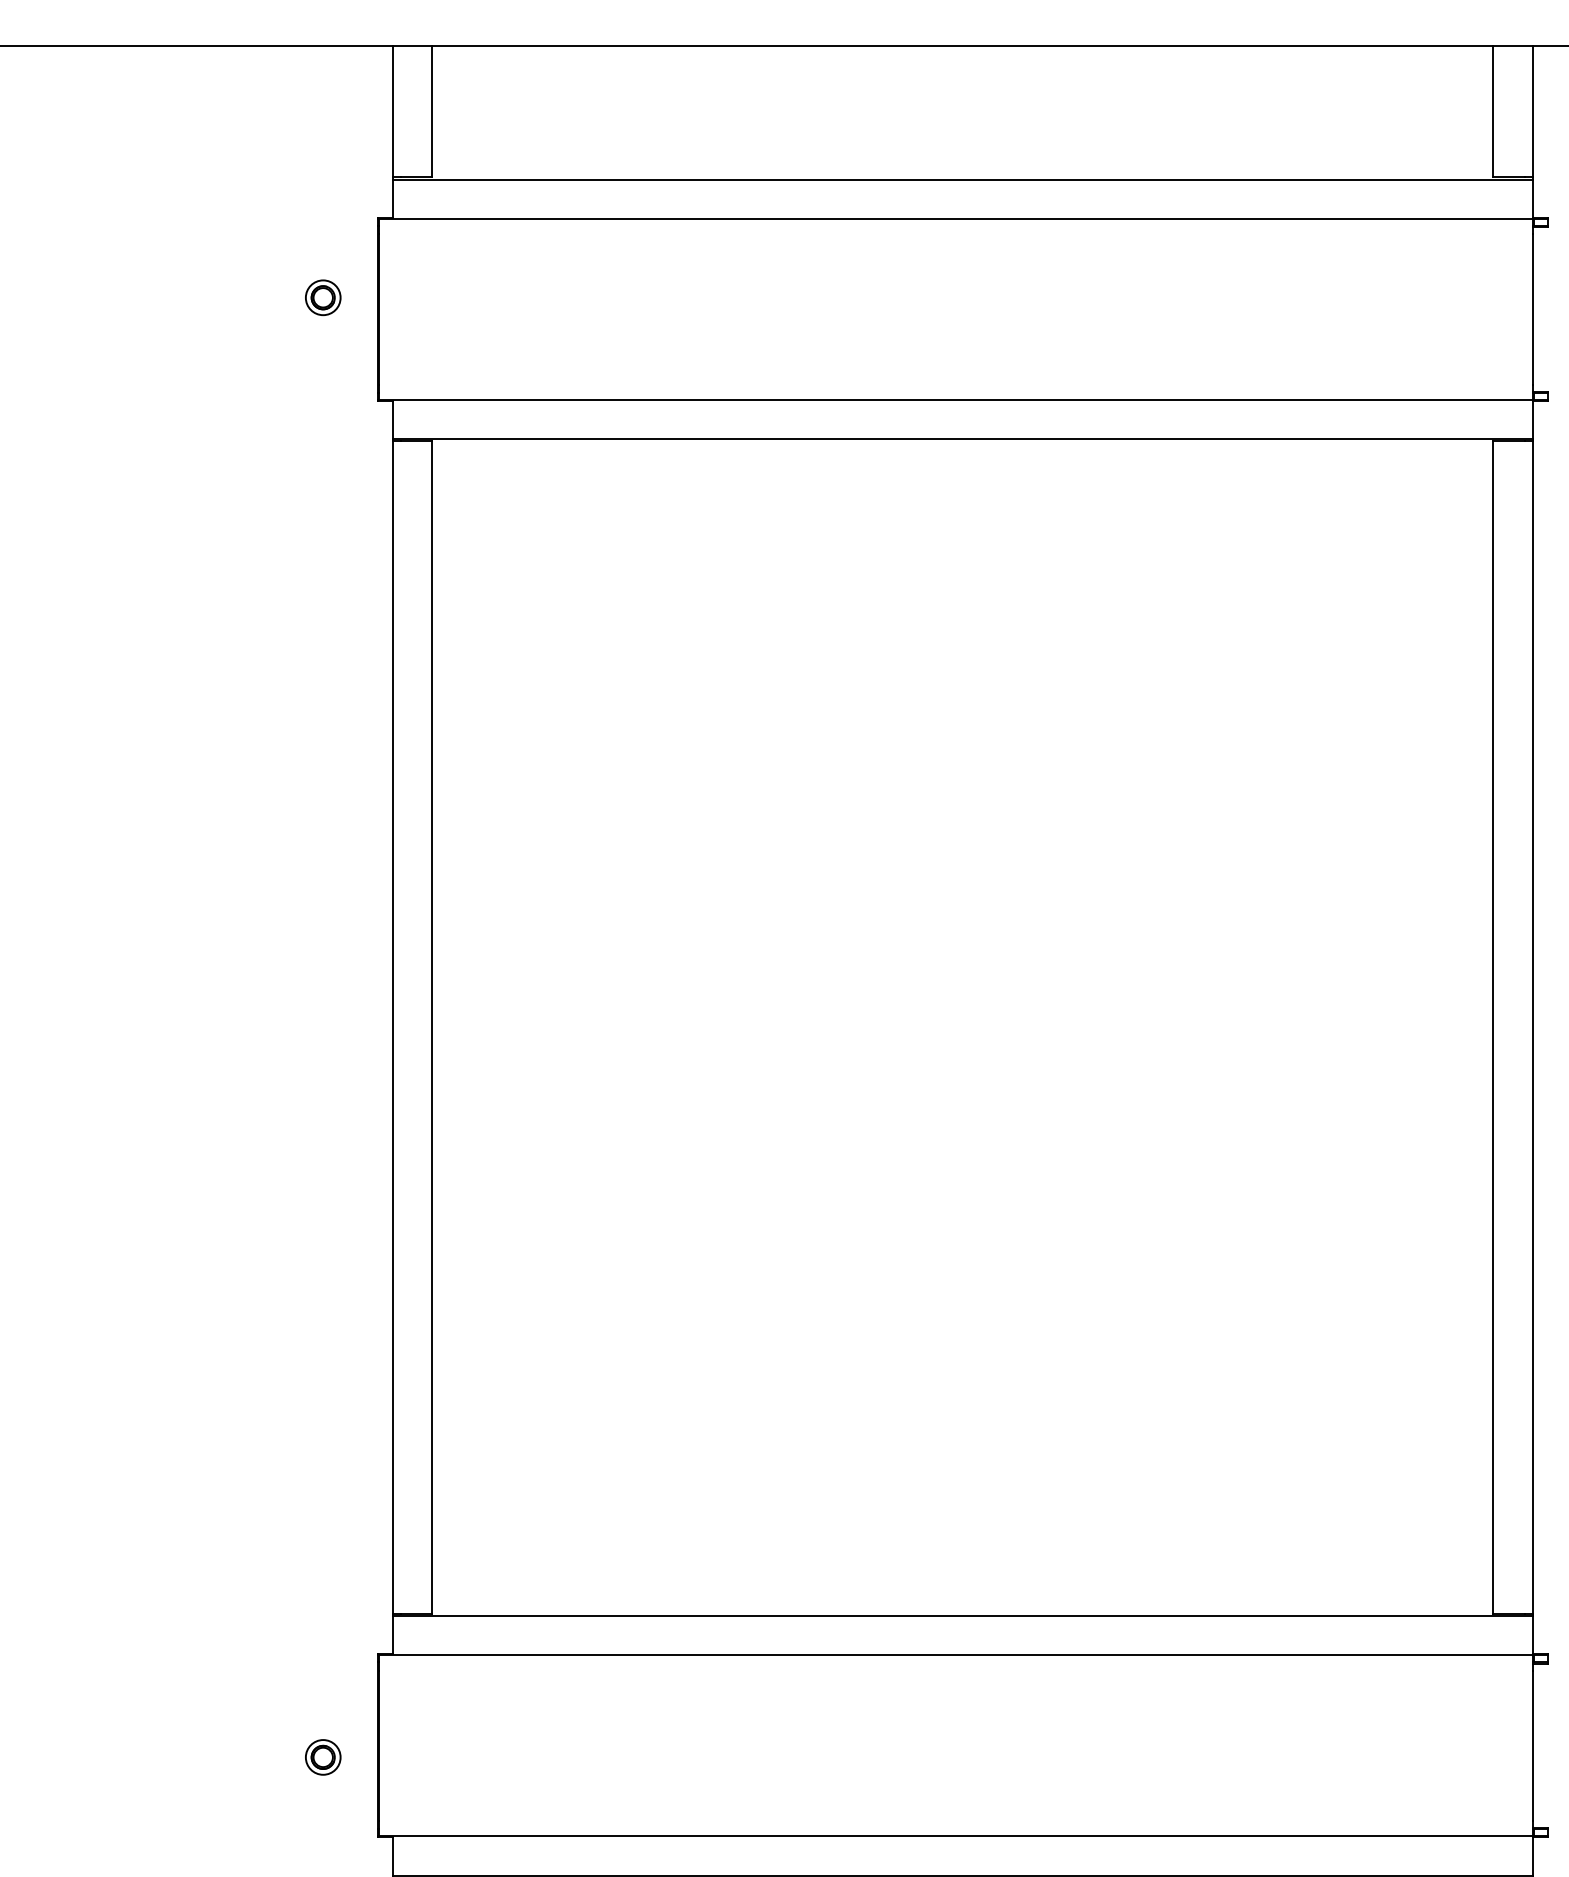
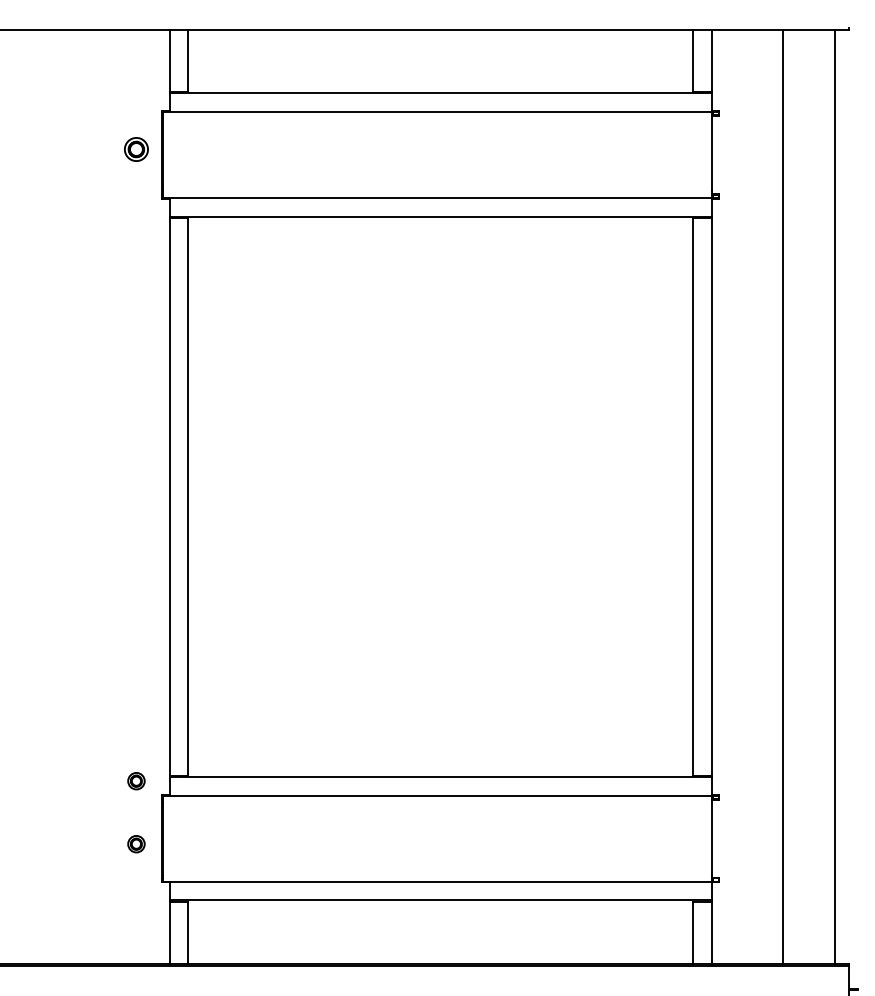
part: (323, 297) -> (136, 149), size x1.4
part: (323, 1625) -> (136, 781), added

